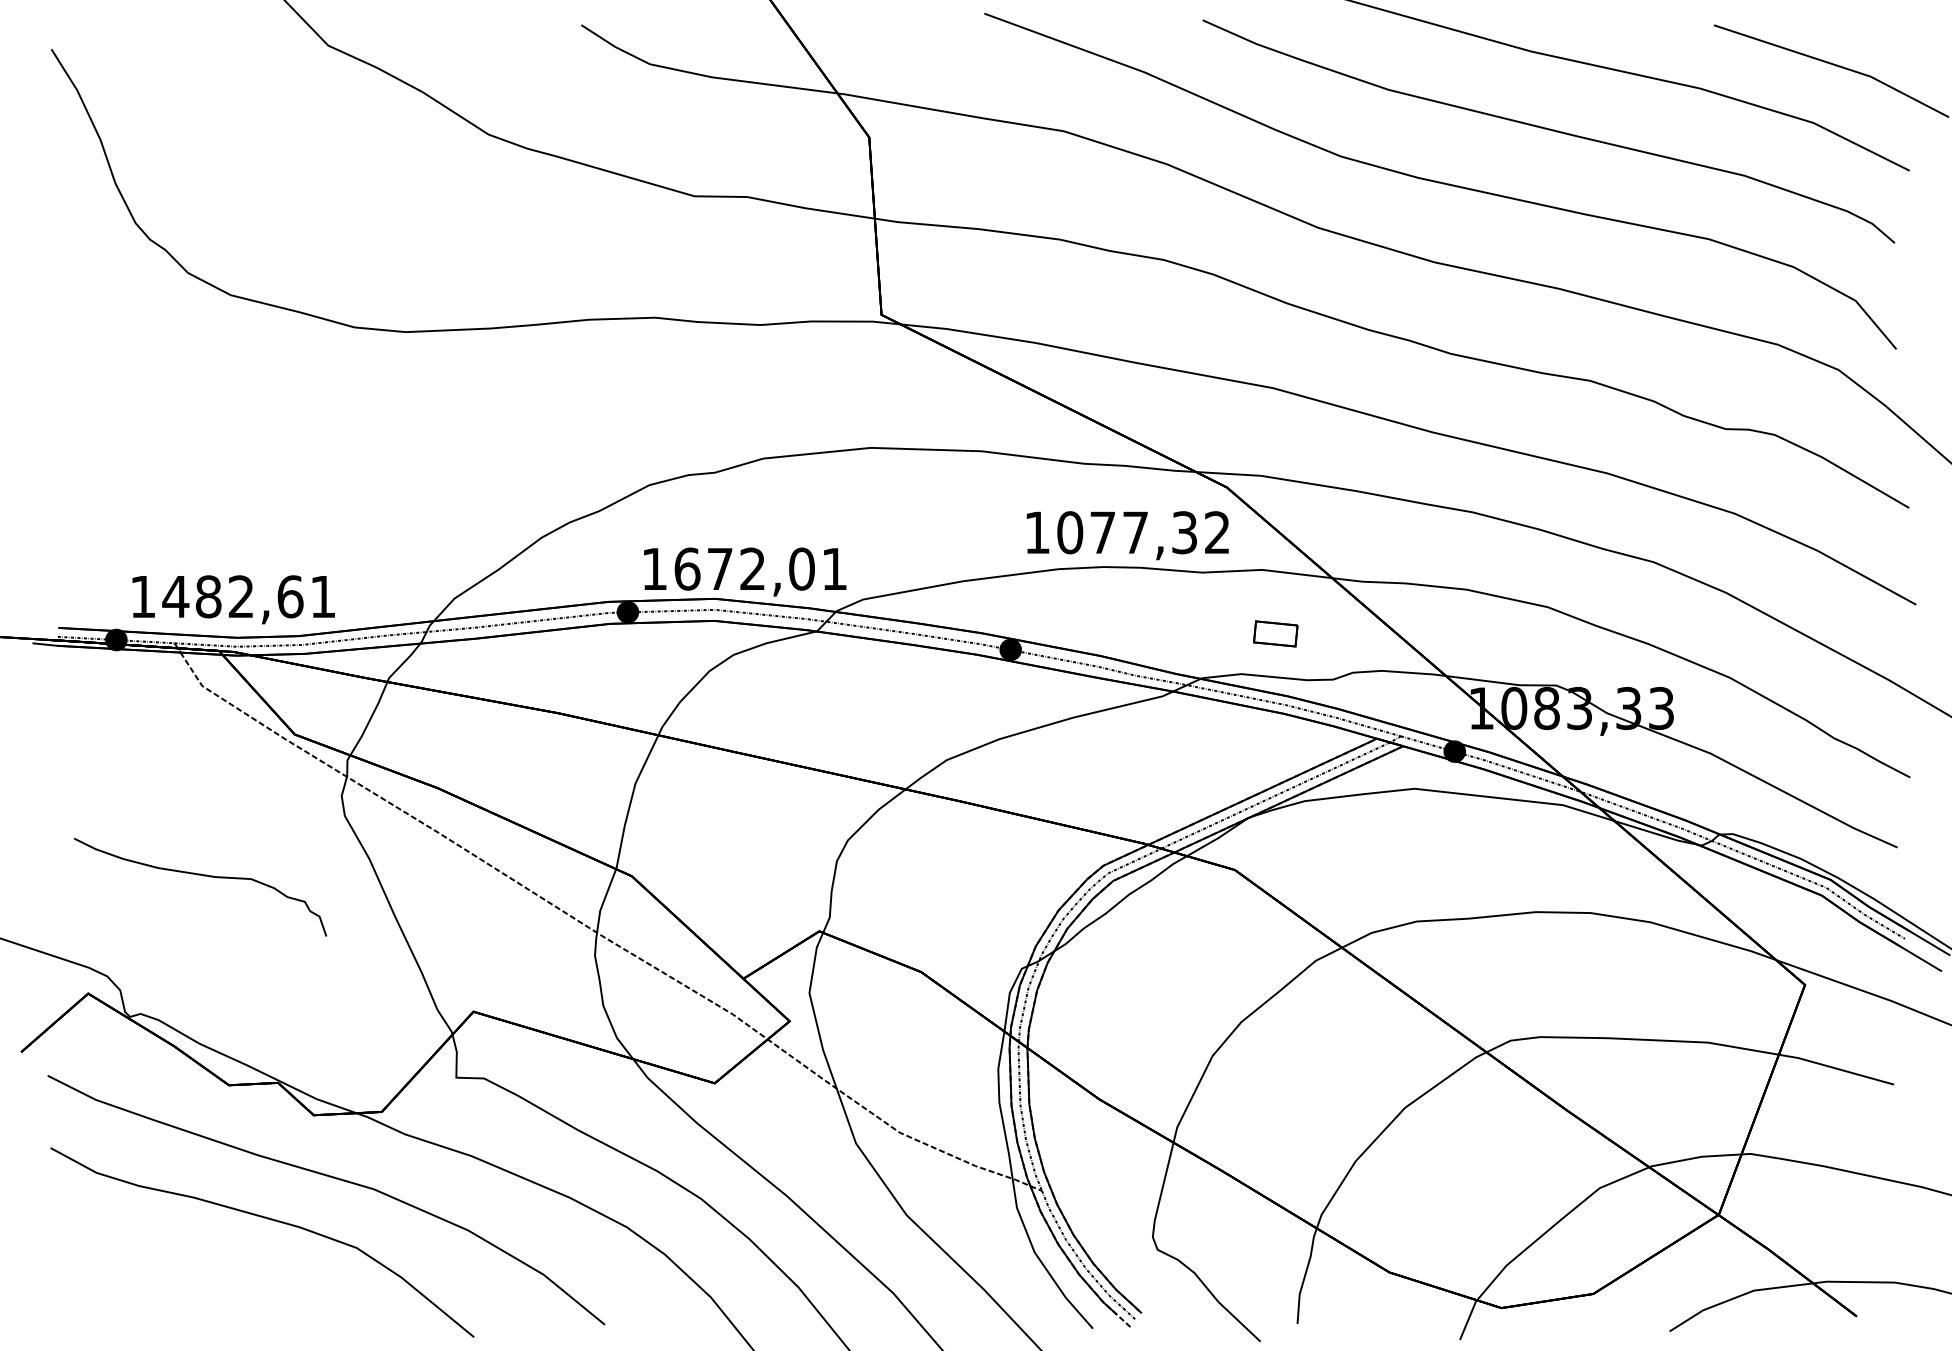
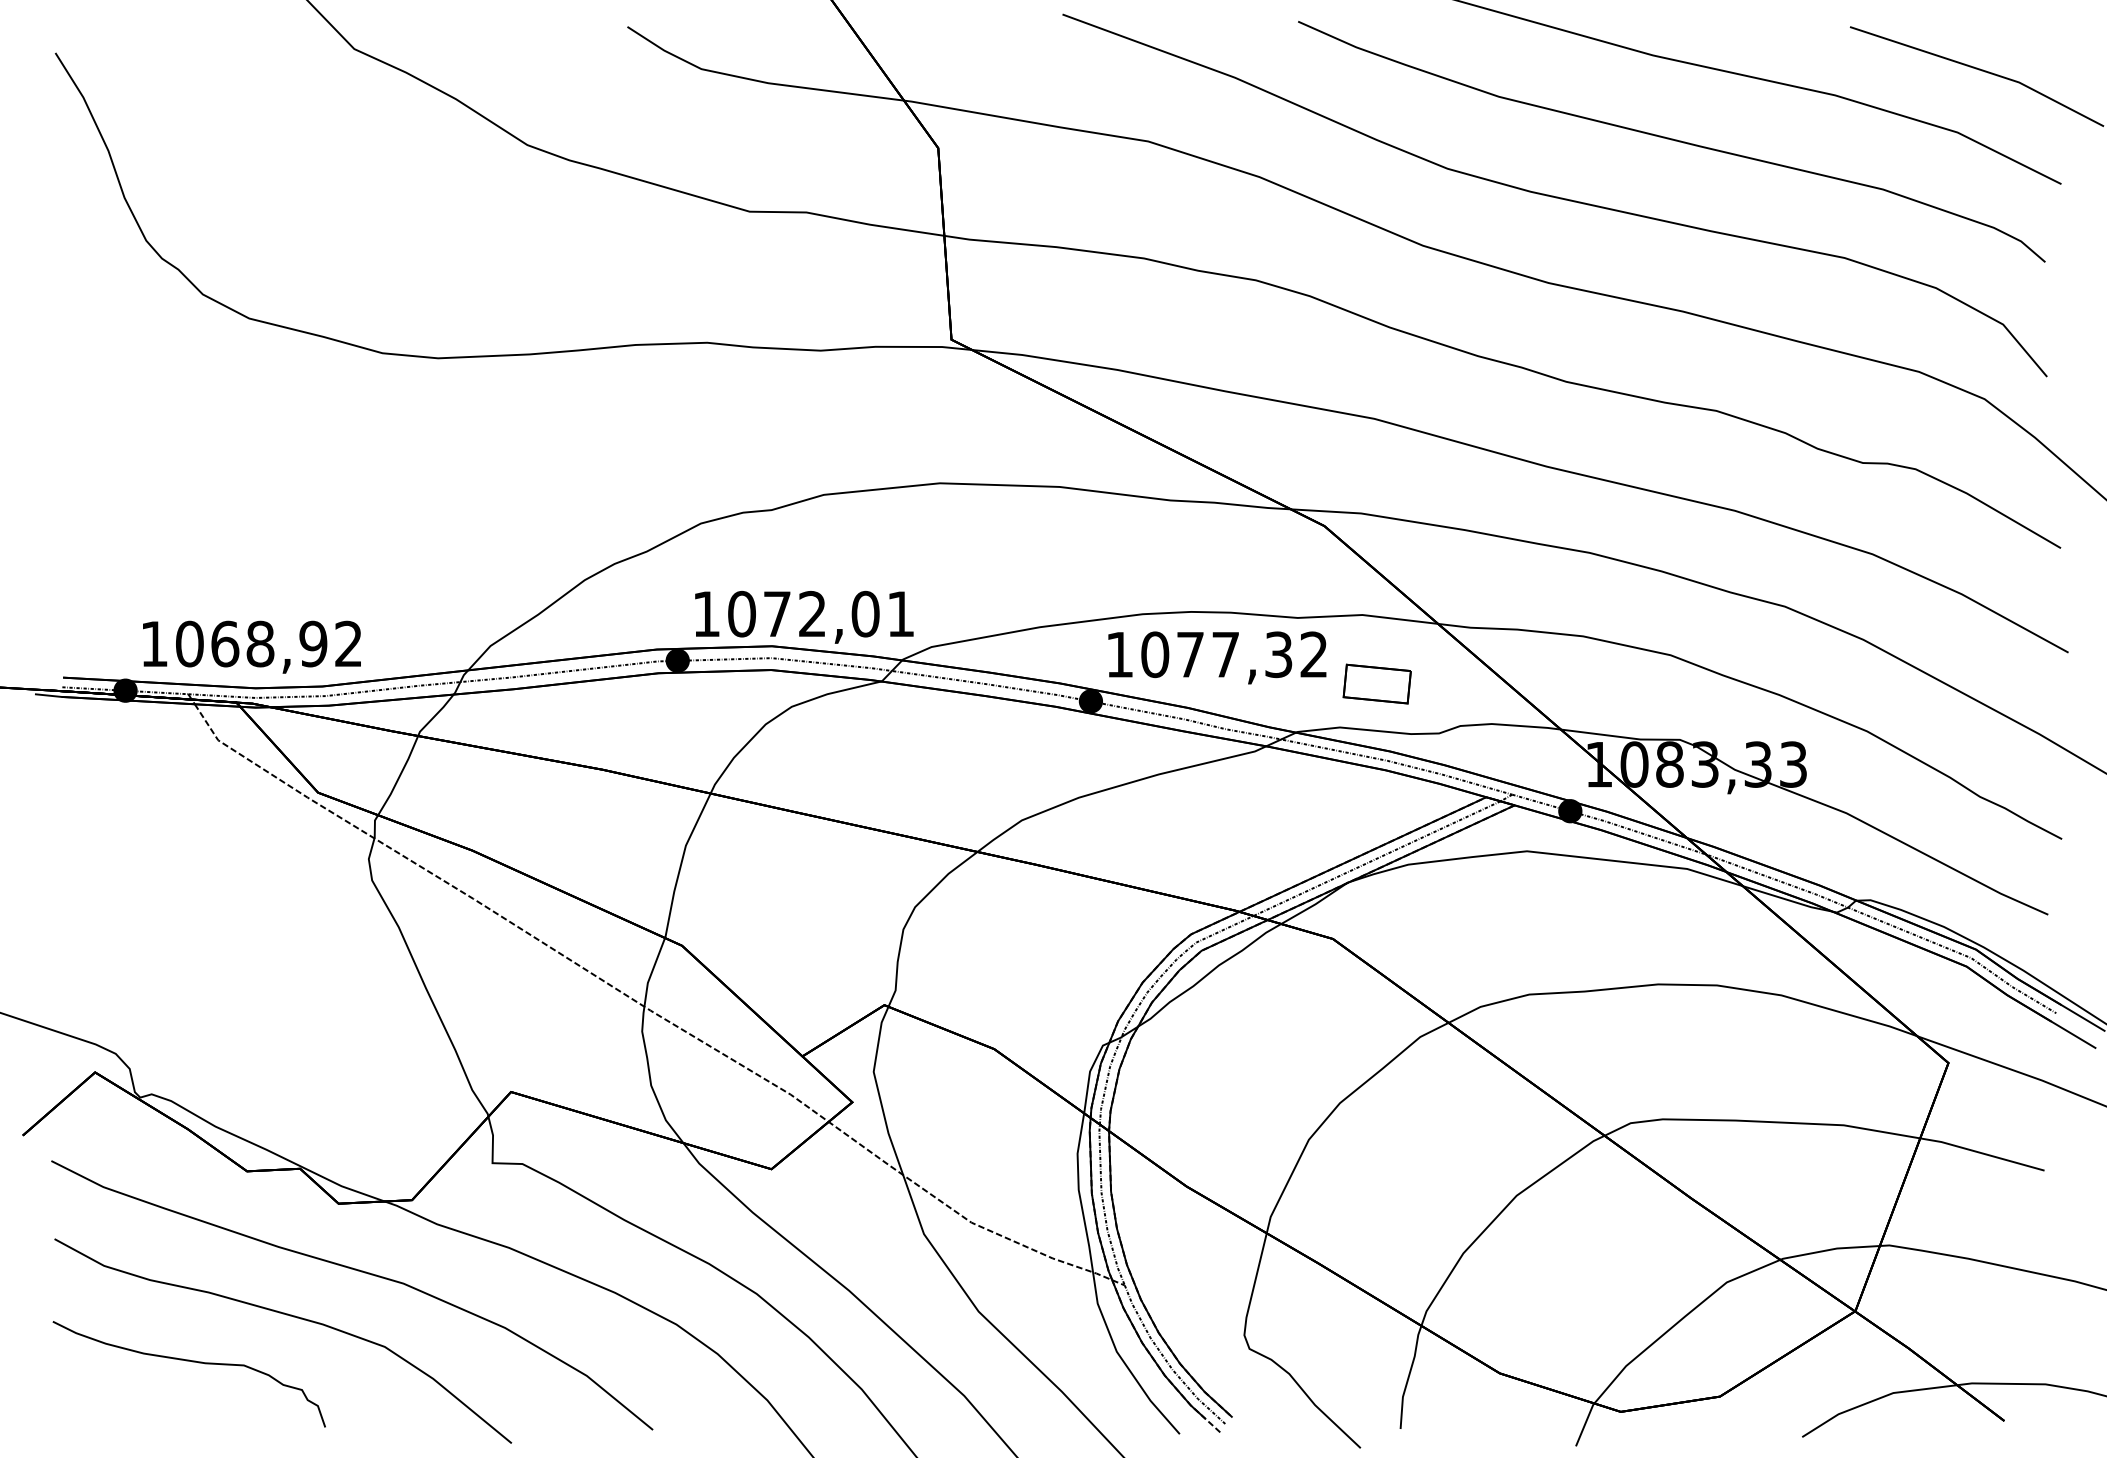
text: (1127, 535) -> (1217, 657), moved
text: (687, 568) -> (742, 613), 1672,01 -> 1072,01
text: (248, 596) -> (268, 643), 1482,61 -> 1068,92
part: (1275, 633) -> (1376, 683), size x1.43
part: (203, 876) -> (192, 1362), moved

